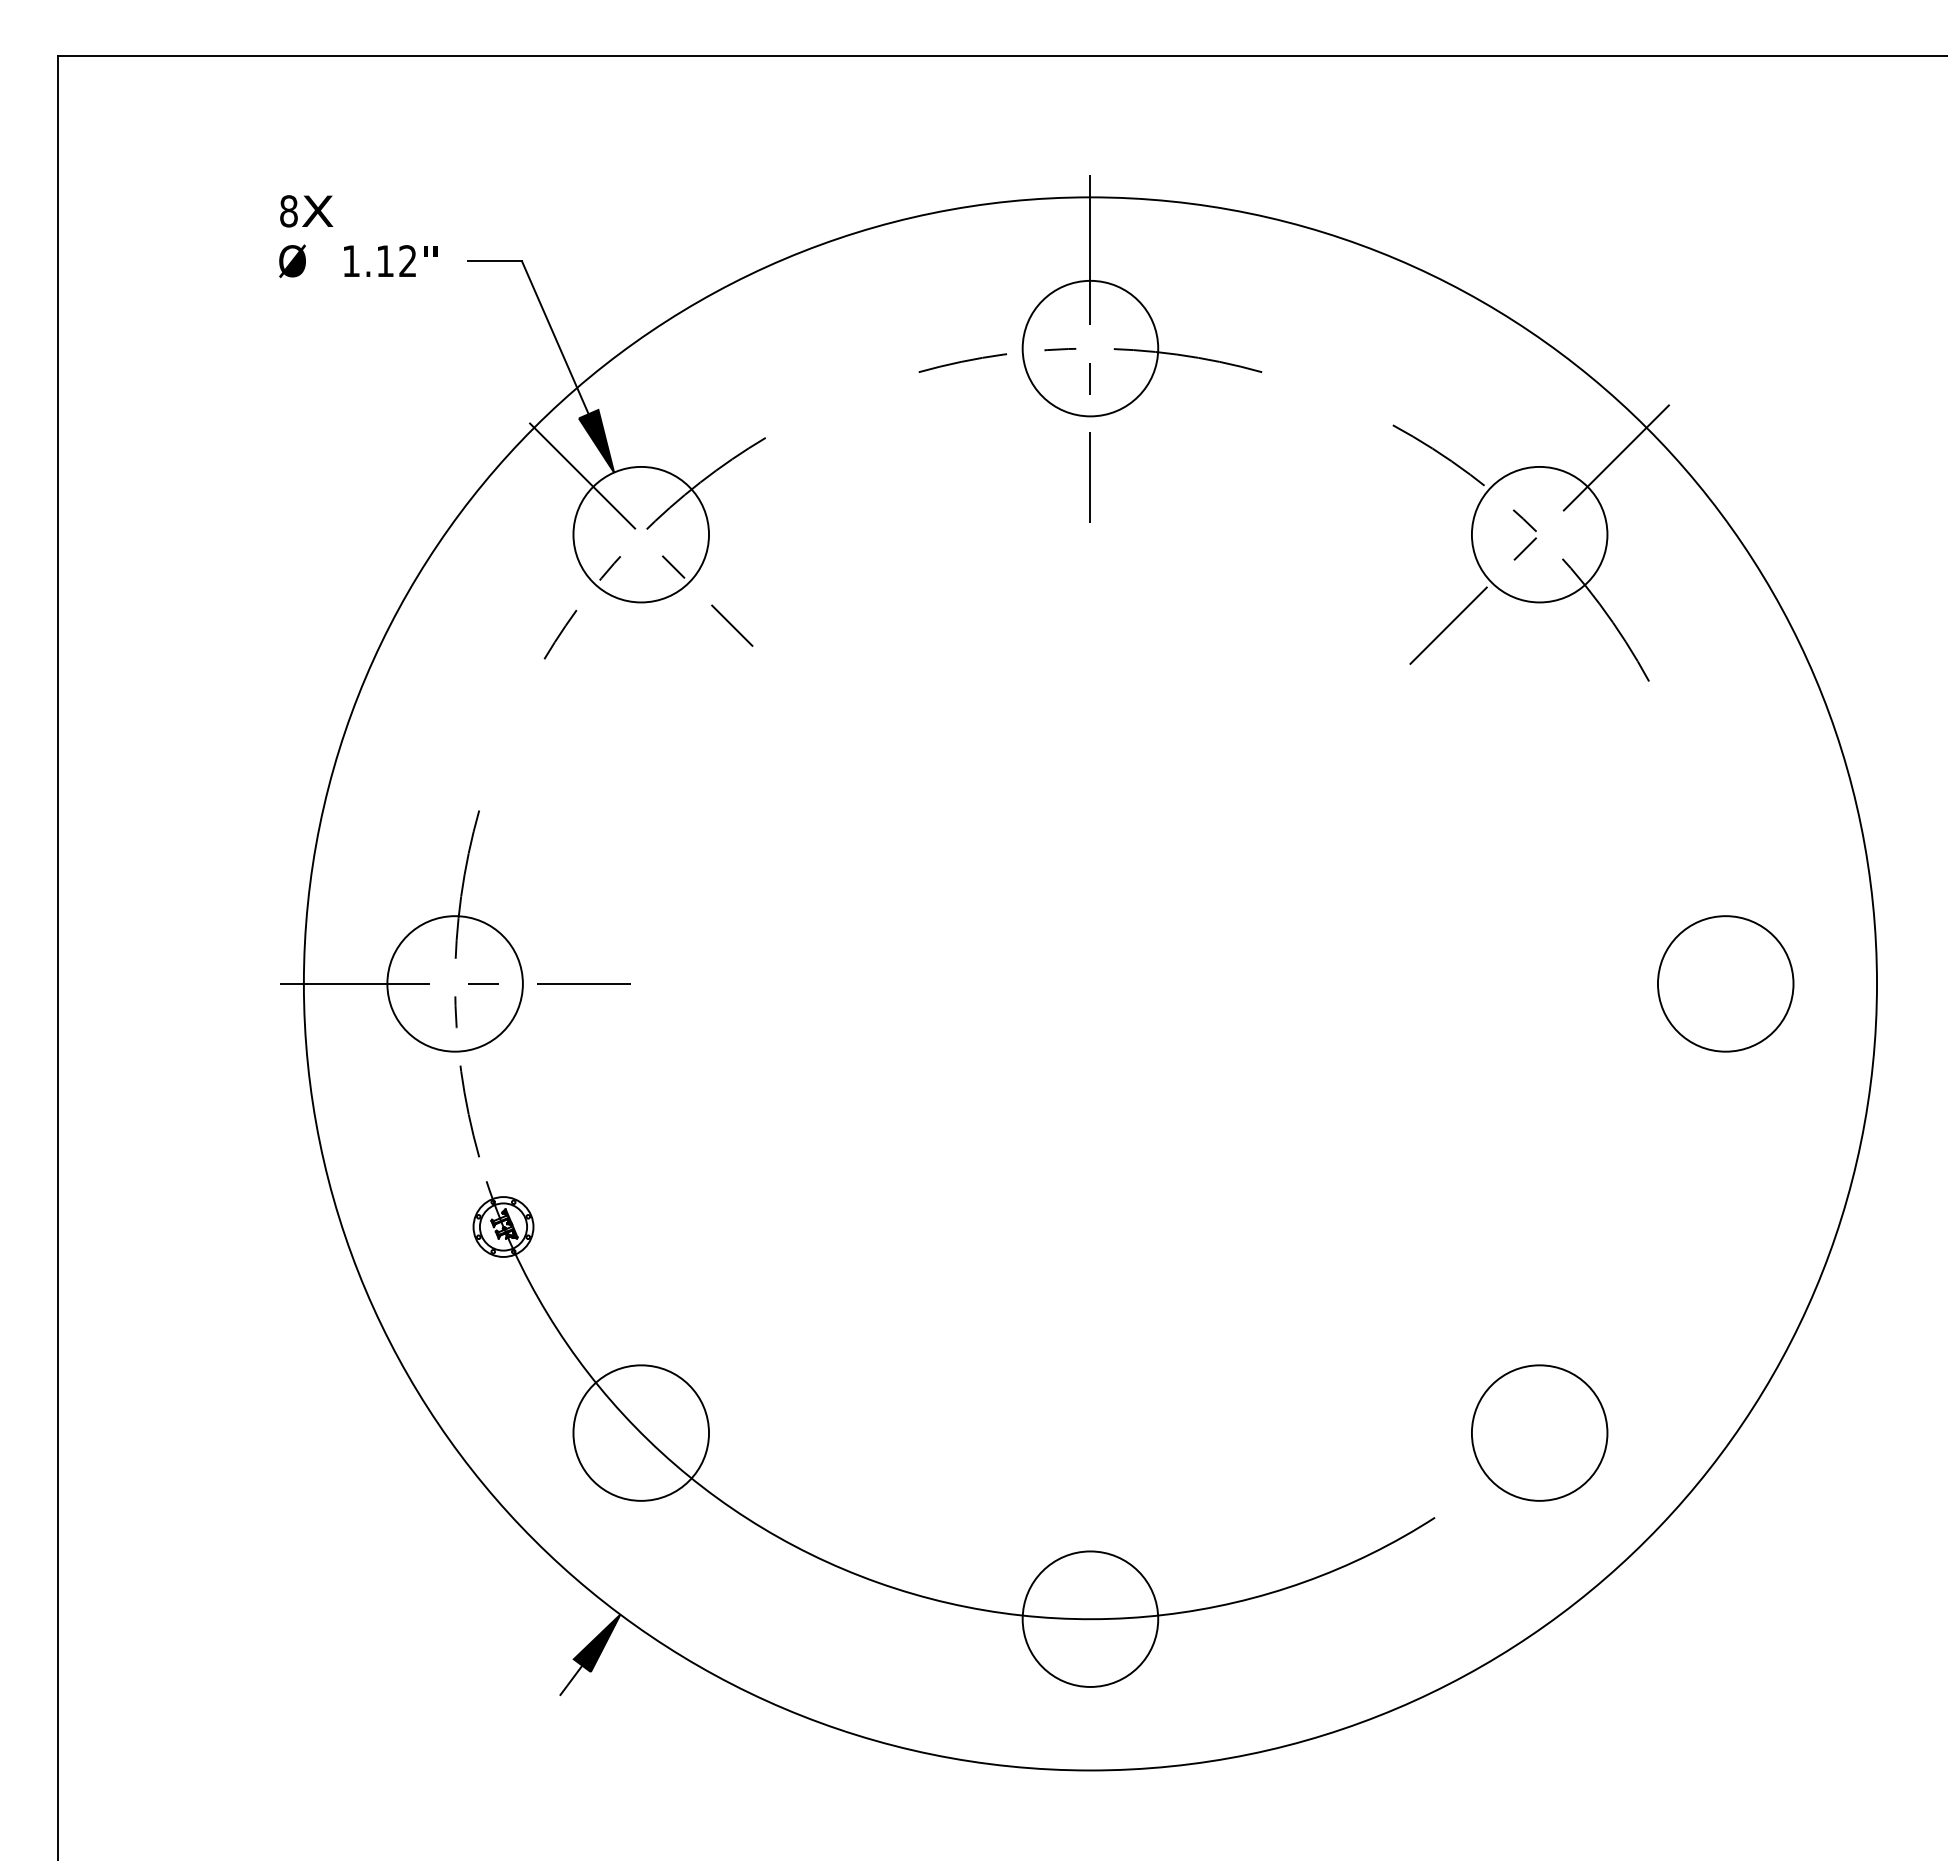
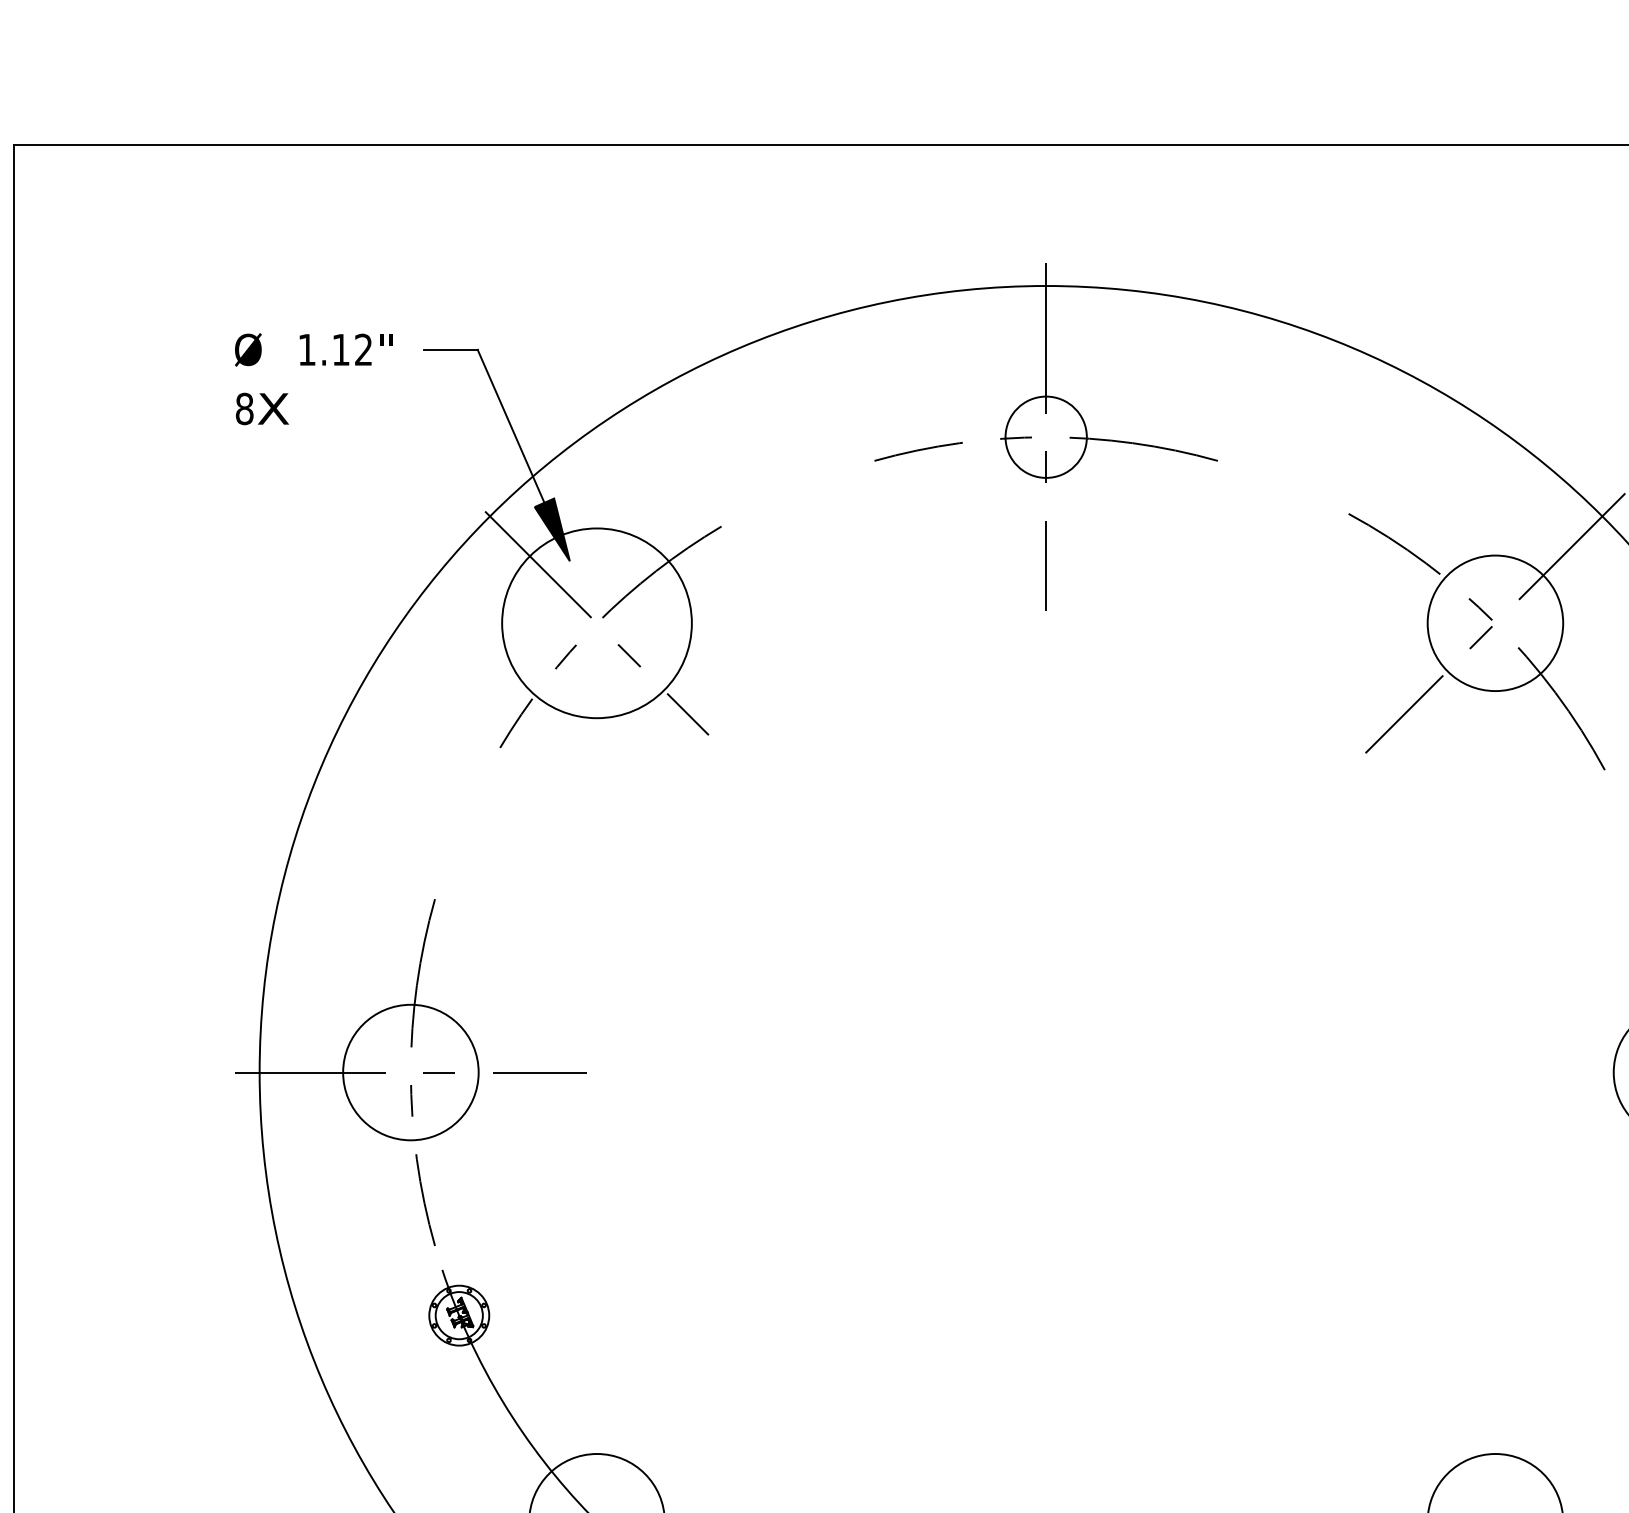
text: (306, 211) -> (262, 409), moved
circle: (1090, 348) -> (1046, 437), size x0.6
circle: (641, 534) -> (597, 623), size x1.4

